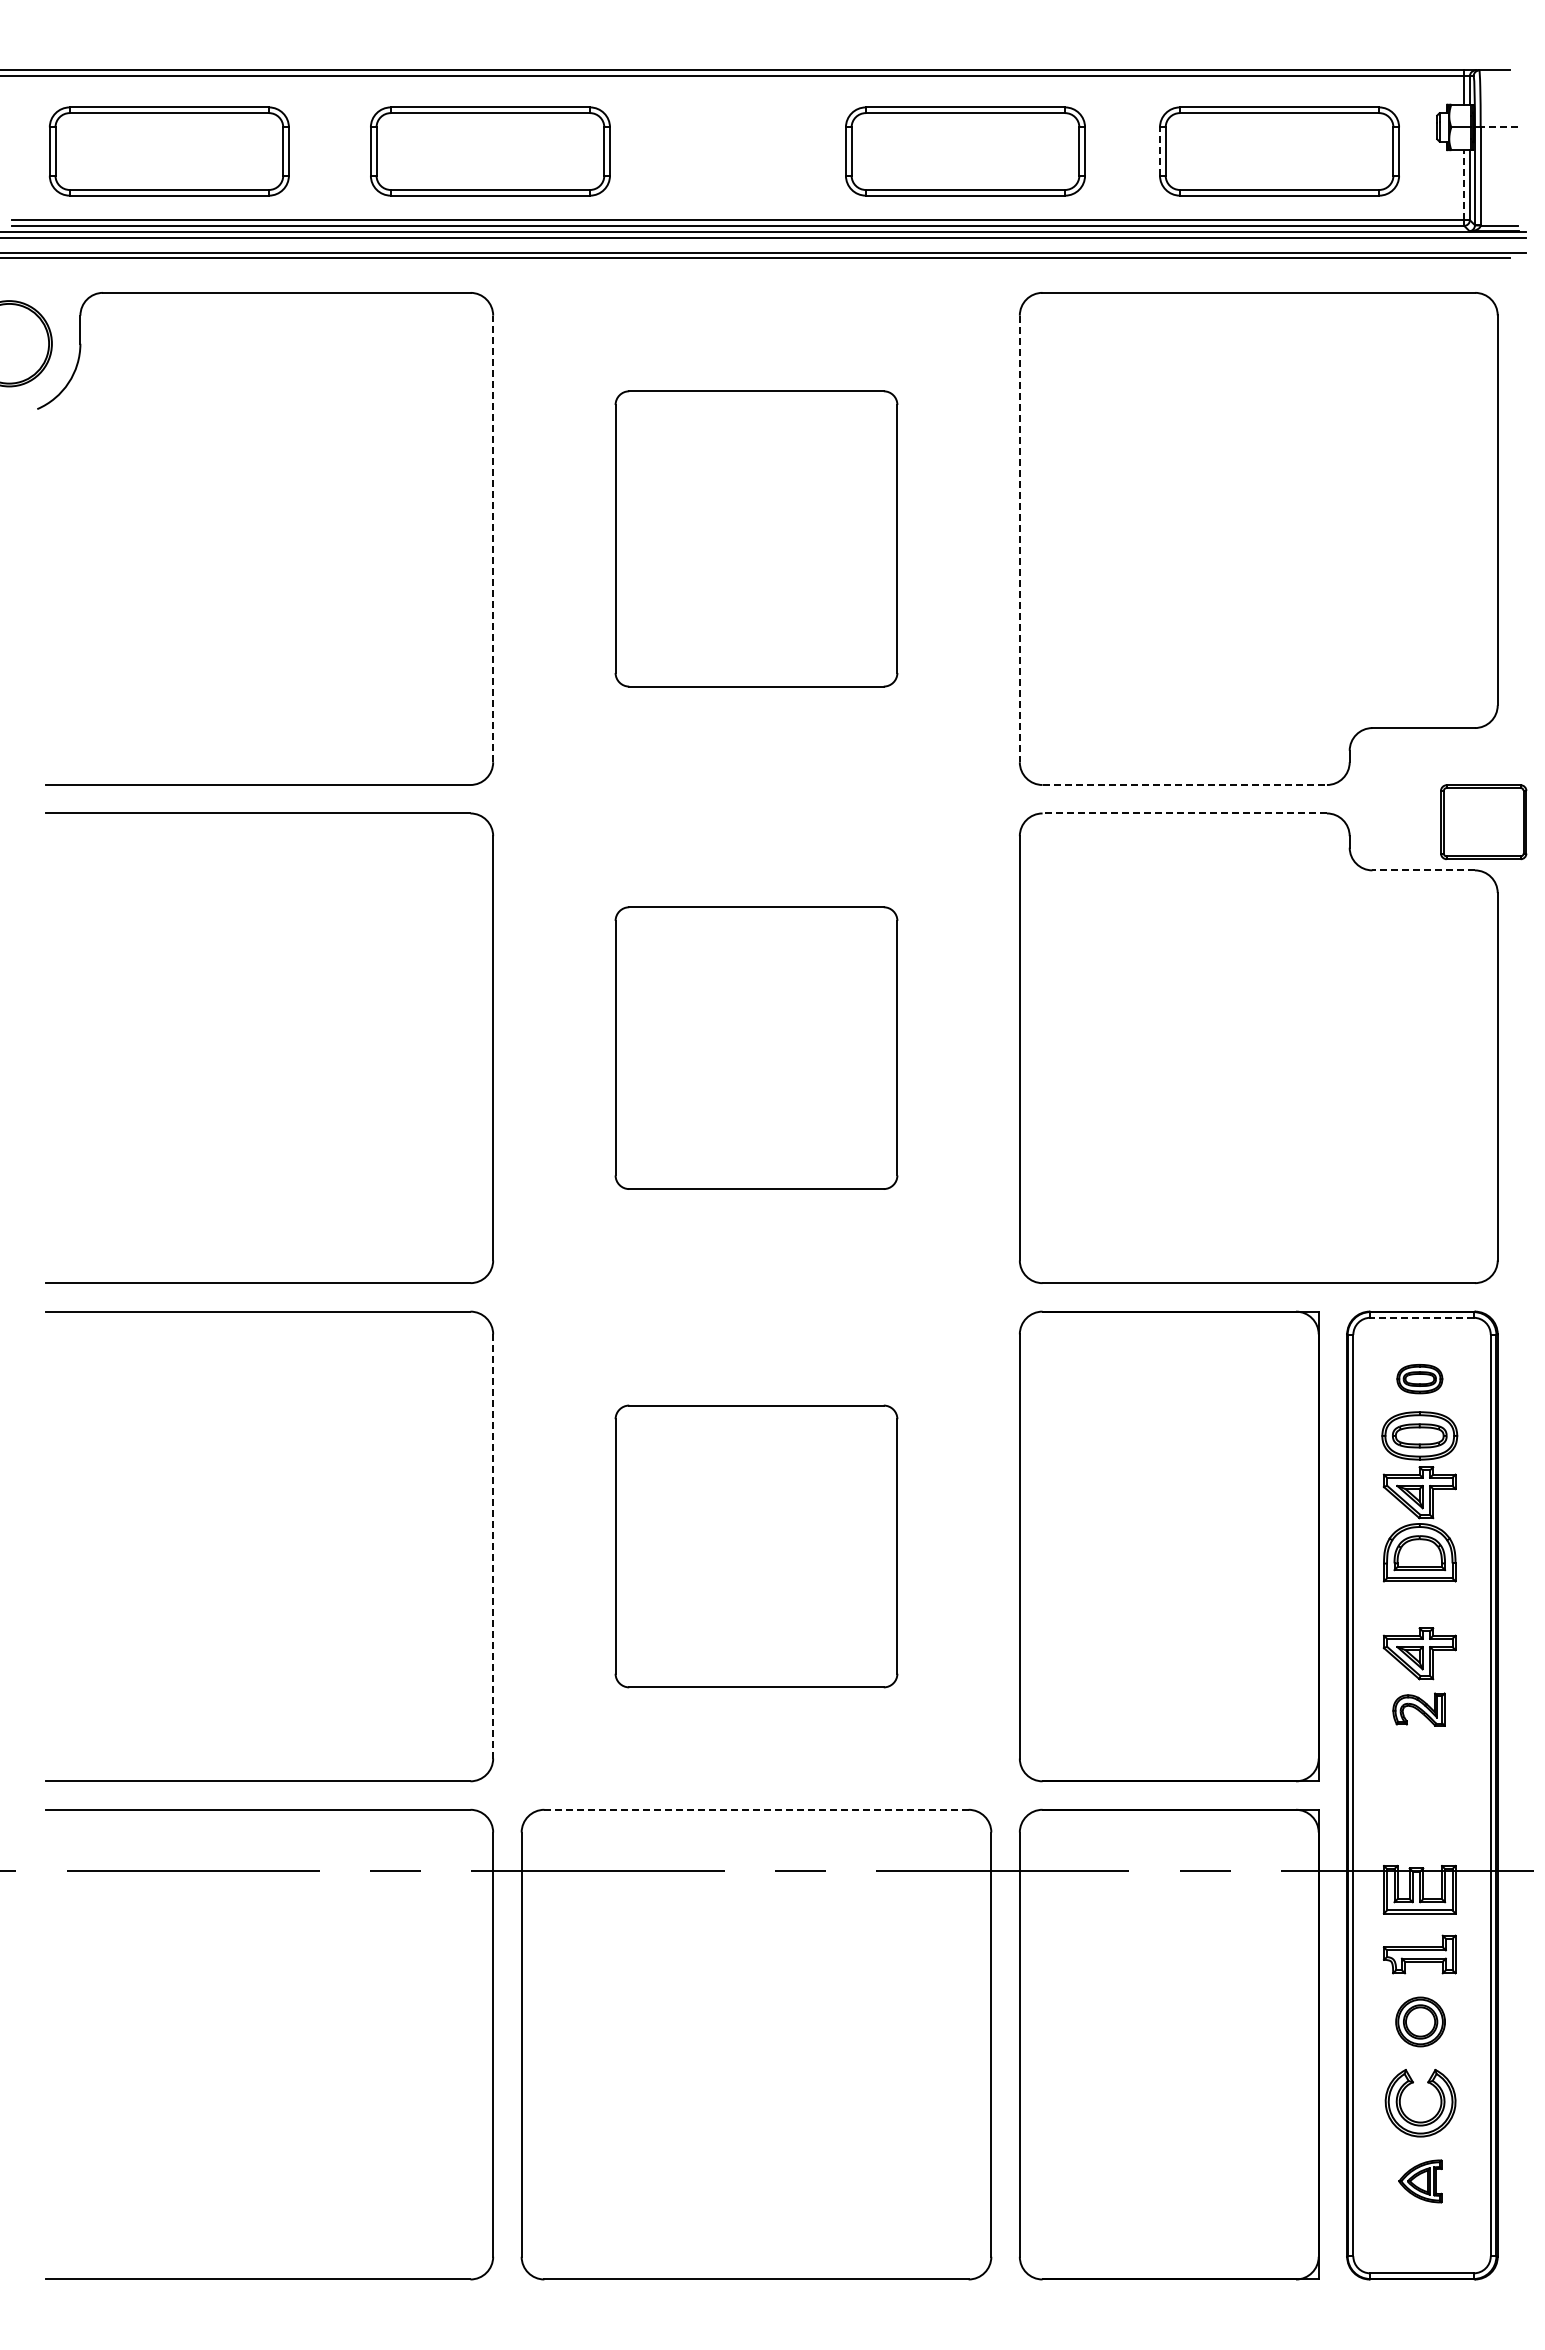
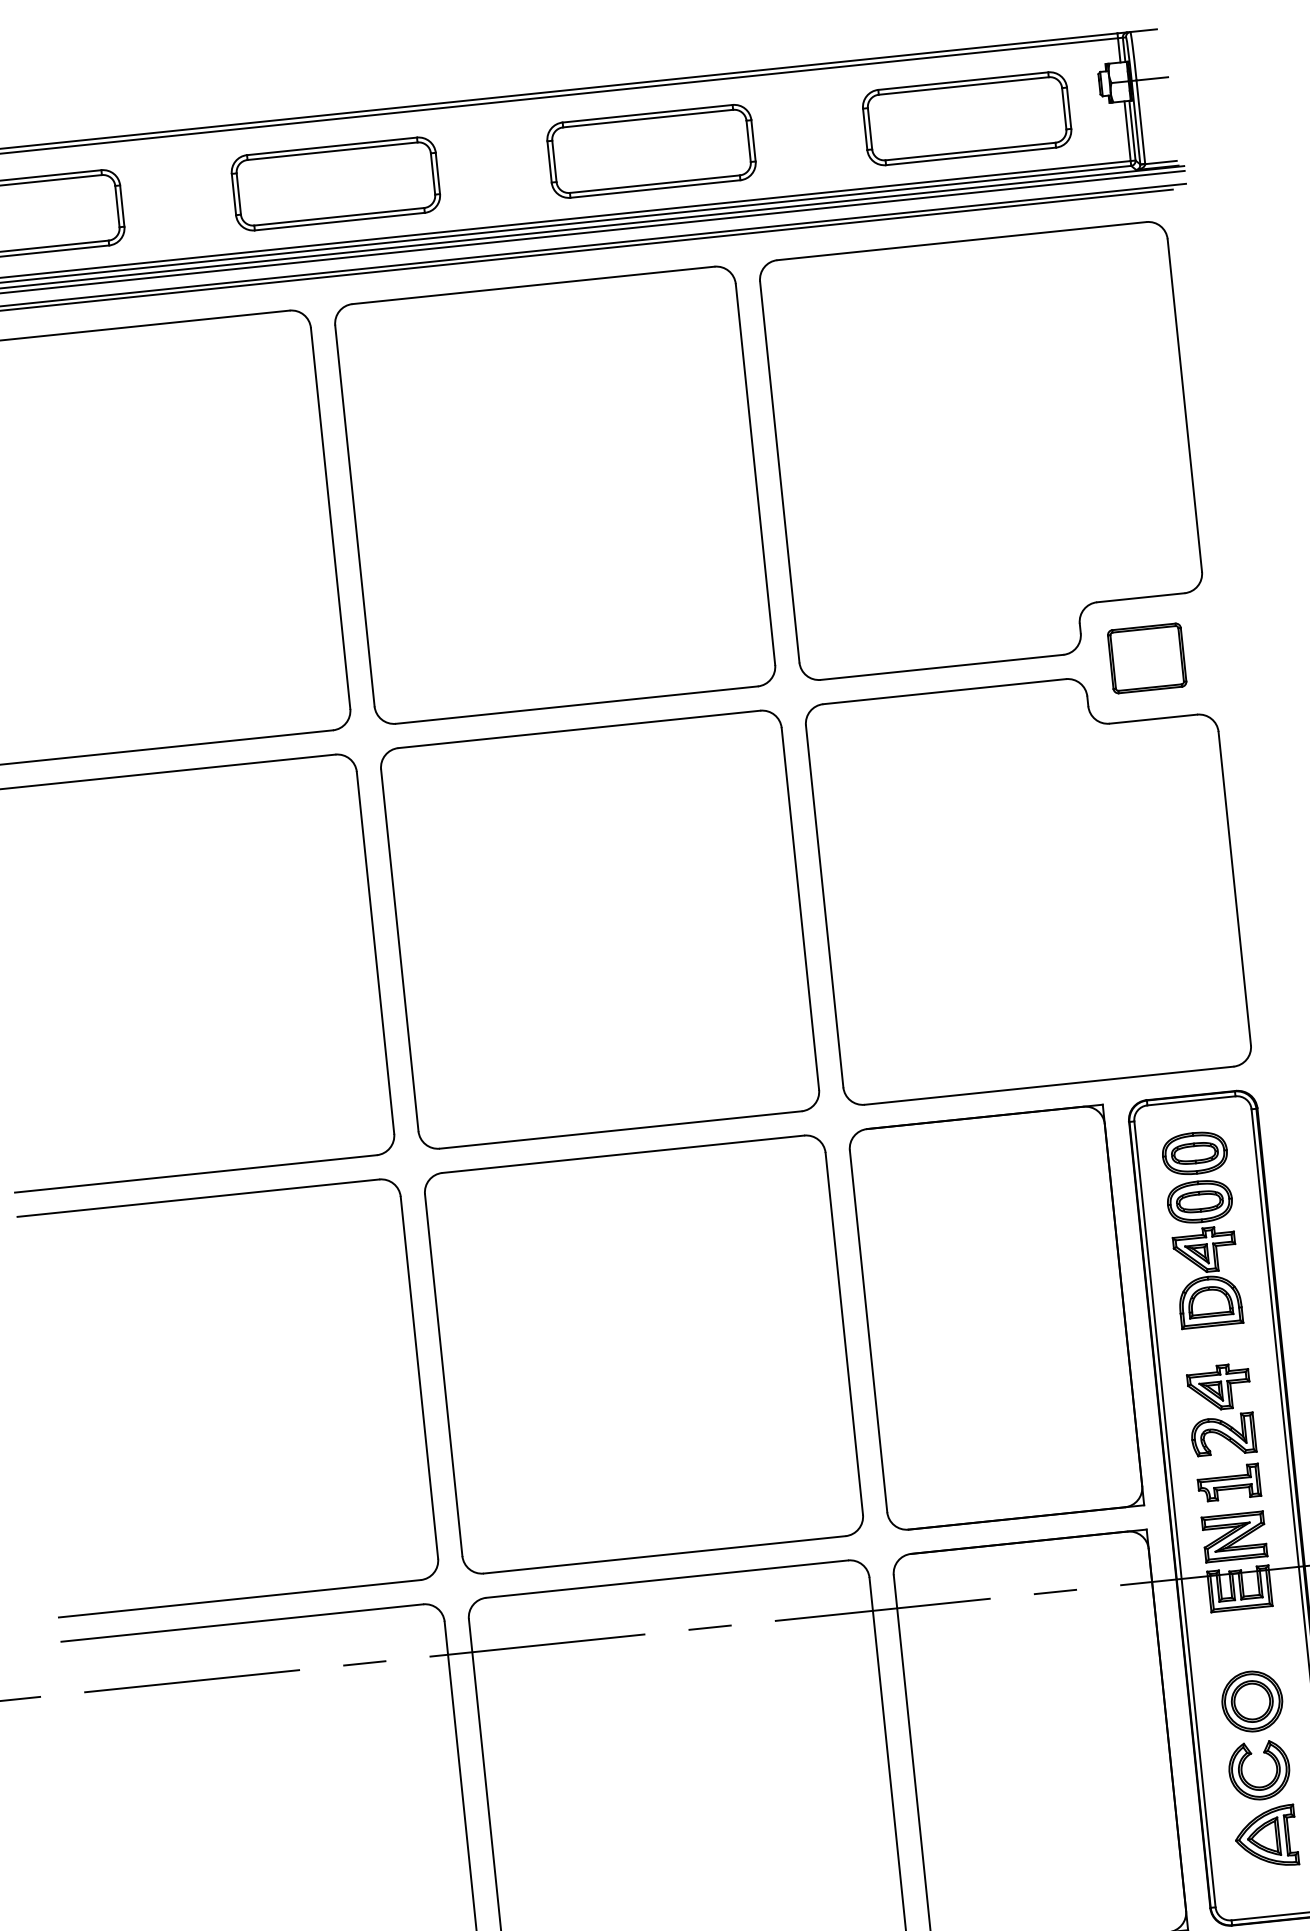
line: (1498, 127) -> (1151, 78), dashed -> solid
part: (490, 151) -> (335, 183), moved
part: (965, 151) -> (651, 151), moved
line: (1160, 151) -> (865, 129), dashed -> solid
line: (1464, 185) -> (1127, 131), dashed -> solid
line: (493, 538) -> (330, 518), dashed -> solid
part: (756, 538) -> (555, 494), size x1.67
line: (1019, 539) -> (779, 472), dashed -> solid
line: (1185, 785) -> (942, 667), dashed -> solid
line: (1184, 813) -> (944, 691), dashed -> solid
part: (1483, 822) -> (1147, 658), moved
line: (1423, 870) -> (1153, 719), dashed -> solid
part: (756, 1047) -> (600, 929), size x1.67
line: (1422, 1317) -> (1191, 1100), dashed -> solid
part: (1419, 1378) -> (1194, 1152), size x1.67
line: (493, 1545) -> (419, 1376), dashed -> solid
part: (756, 1546) -> (644, 1354), size x1.67
part: (1418, 1709) -> (1222, 1435), size x1.43
line: (756, 1809) -> (667, 1578), dashed -> solid
part: (1419, 1828) -> (1234, 1536), added
part: (1419, 1954) -> (1228, 1482), moved
part: (1420, 2021) -> (1252, 1701), size x1.43
part: (1420, 2181) -> (1266, 1837), size x1.67

